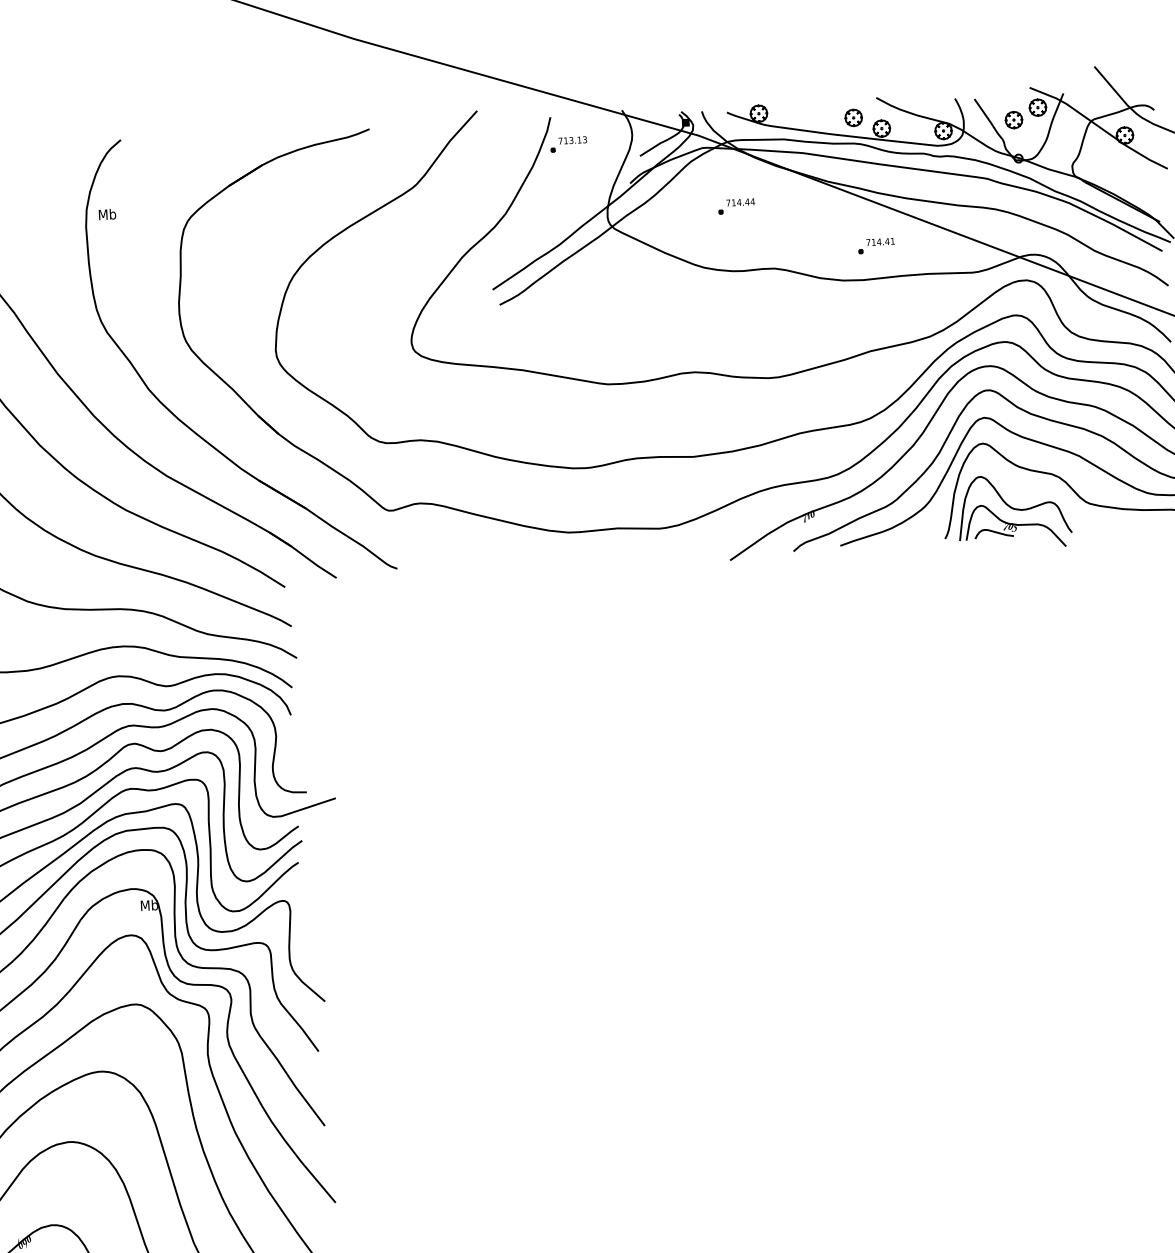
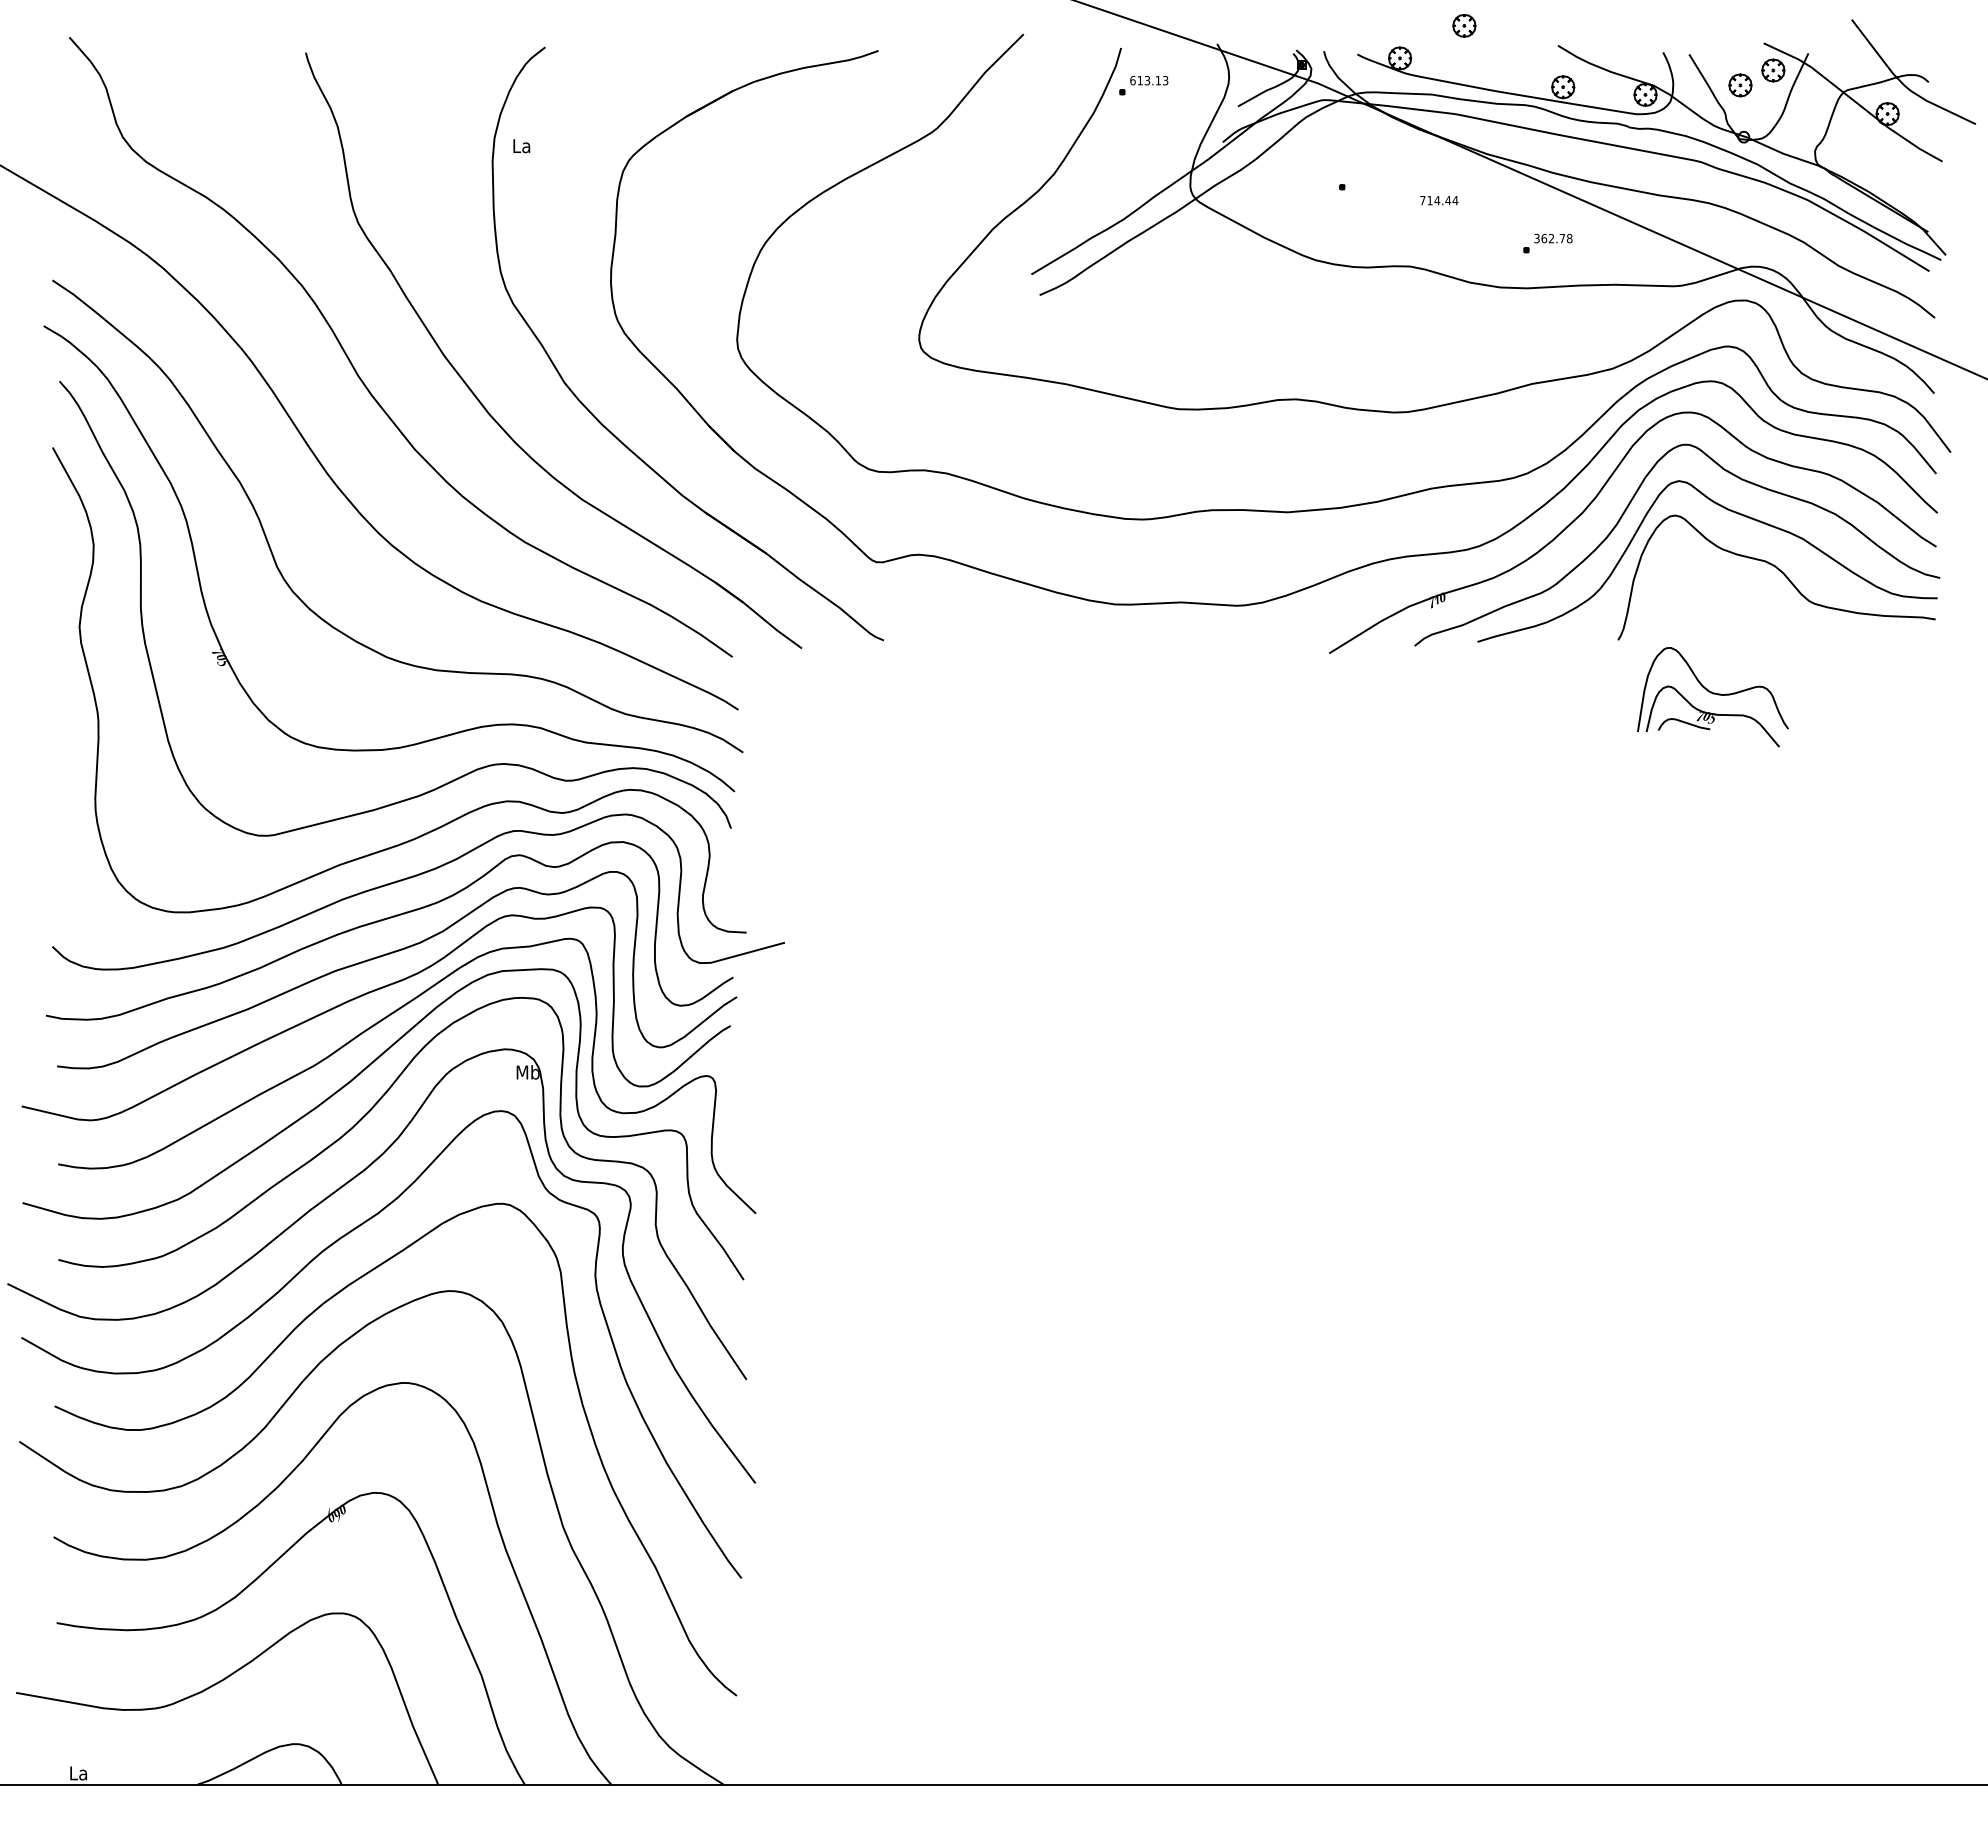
part: (853, 117) -> (1464, 25), moved
text: (560, 141) -> (1132, 80), 713.13 -> 613.13
text: (740, 202) -> (1439, 200), moved
text: (107, 214) -> (521, 145), Mb -> La
text: (880, 241) -> (1553, 238), 714.41 -> 362.78
part: (1014, 512) -> (1712, 697), moved

